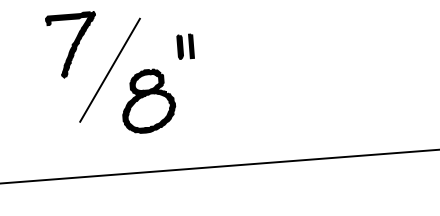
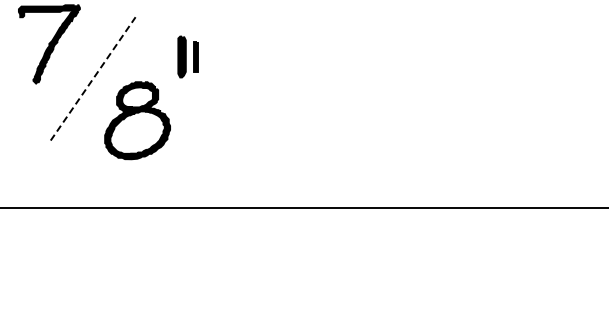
part: (179, 46) -> (181, 56), size x1.4
line: (110, 69) -> (93, 78), solid -> dashed

